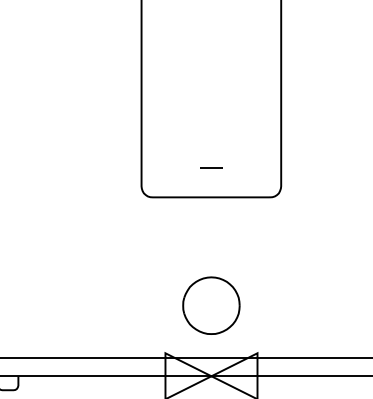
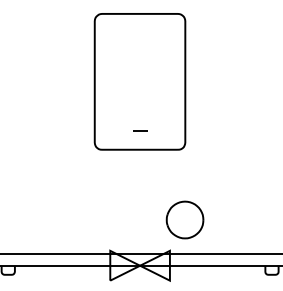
part: (210, 304) -> (184, 219), moved

